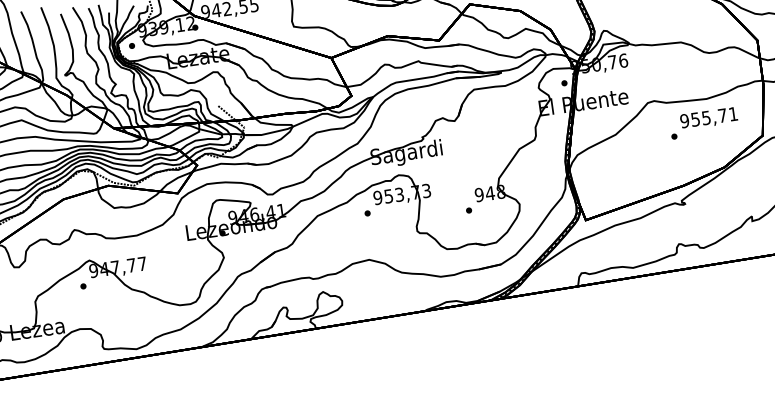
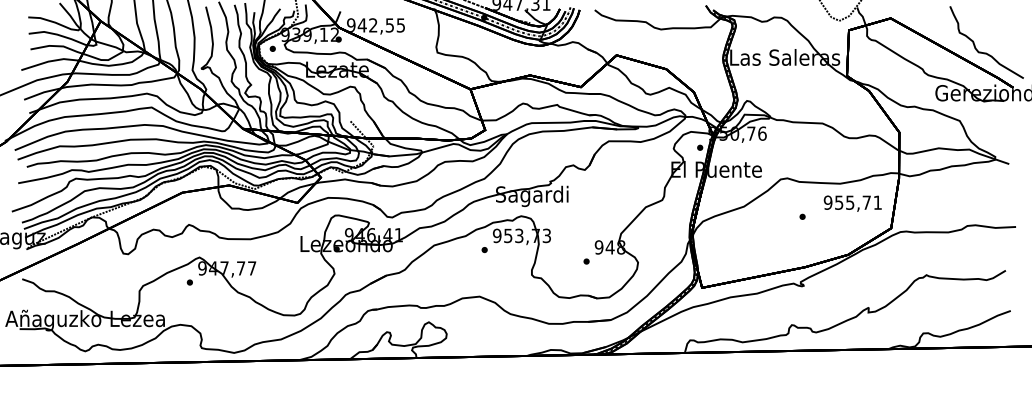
text: (708, 118) -> (852, 203), moved

